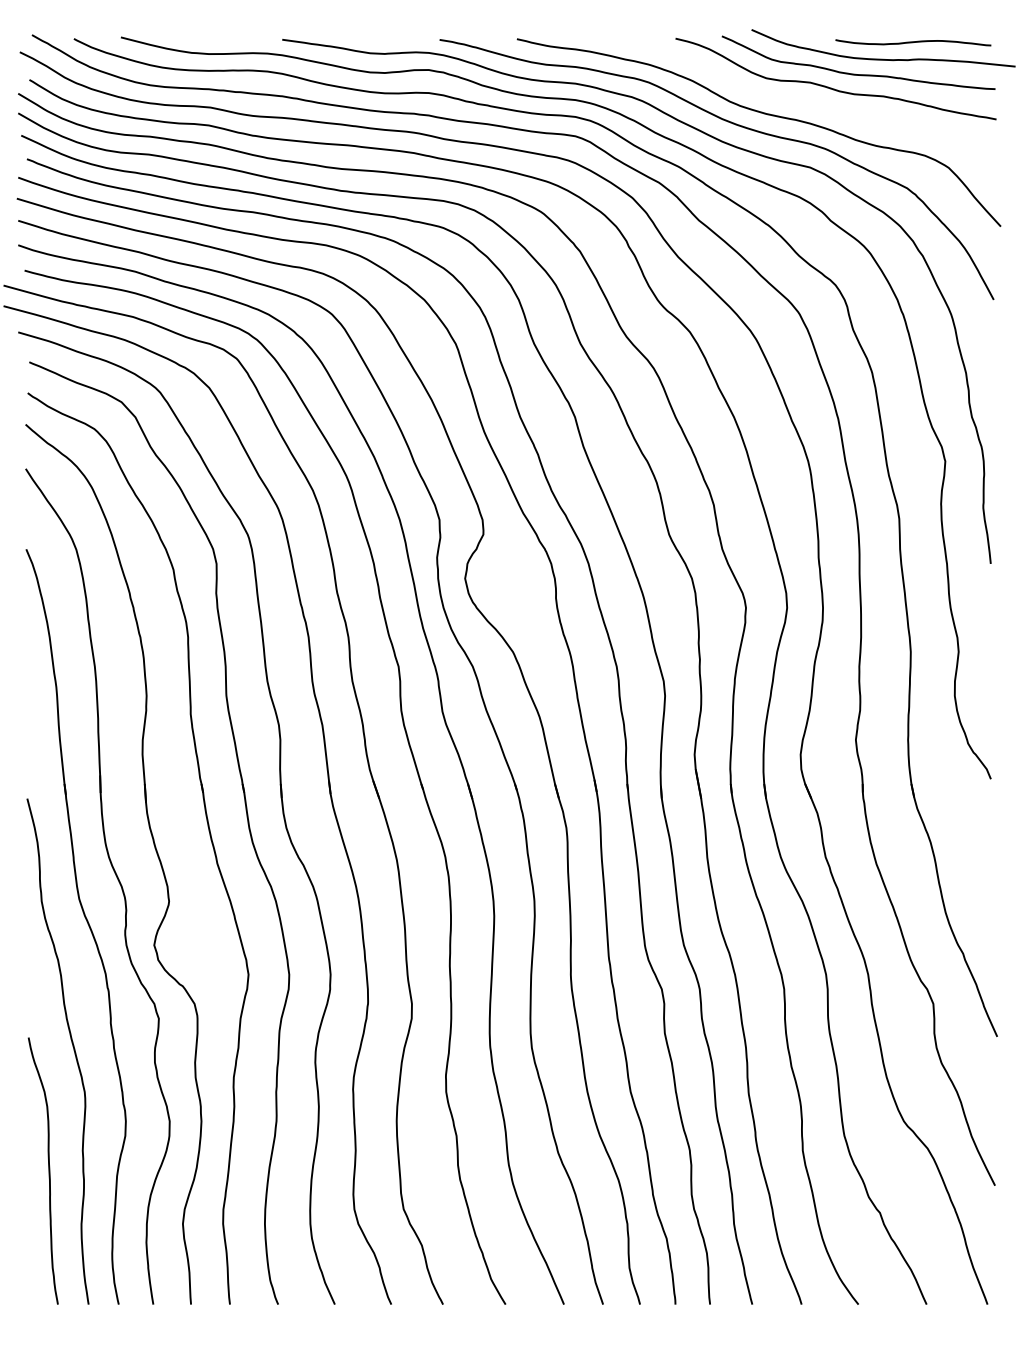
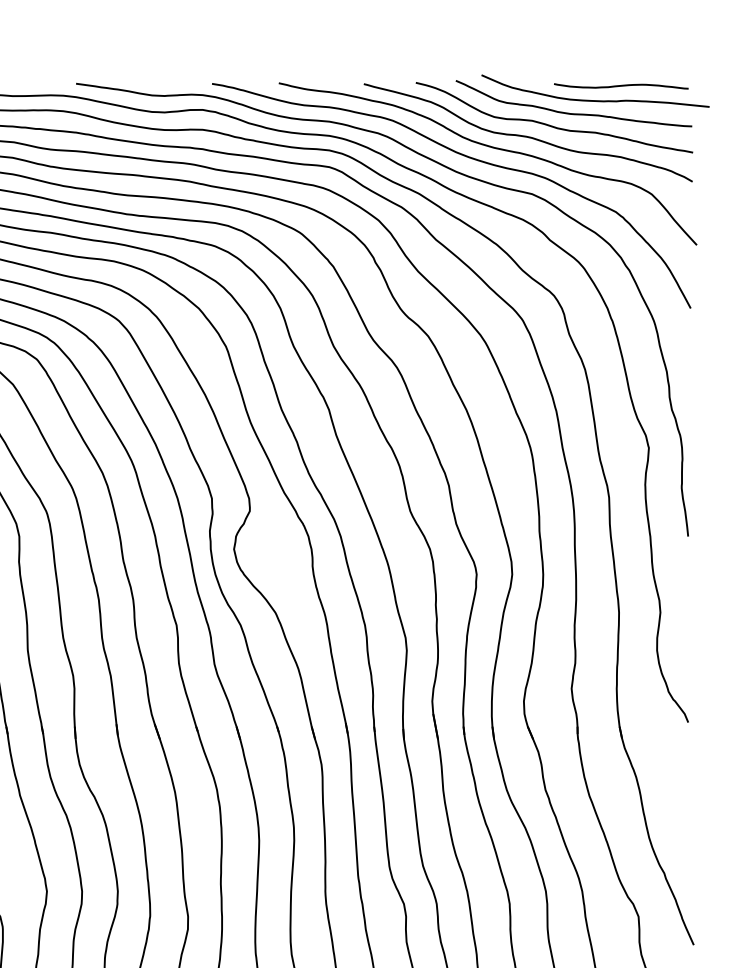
curve: (805, 100) -> (528, 136), added

